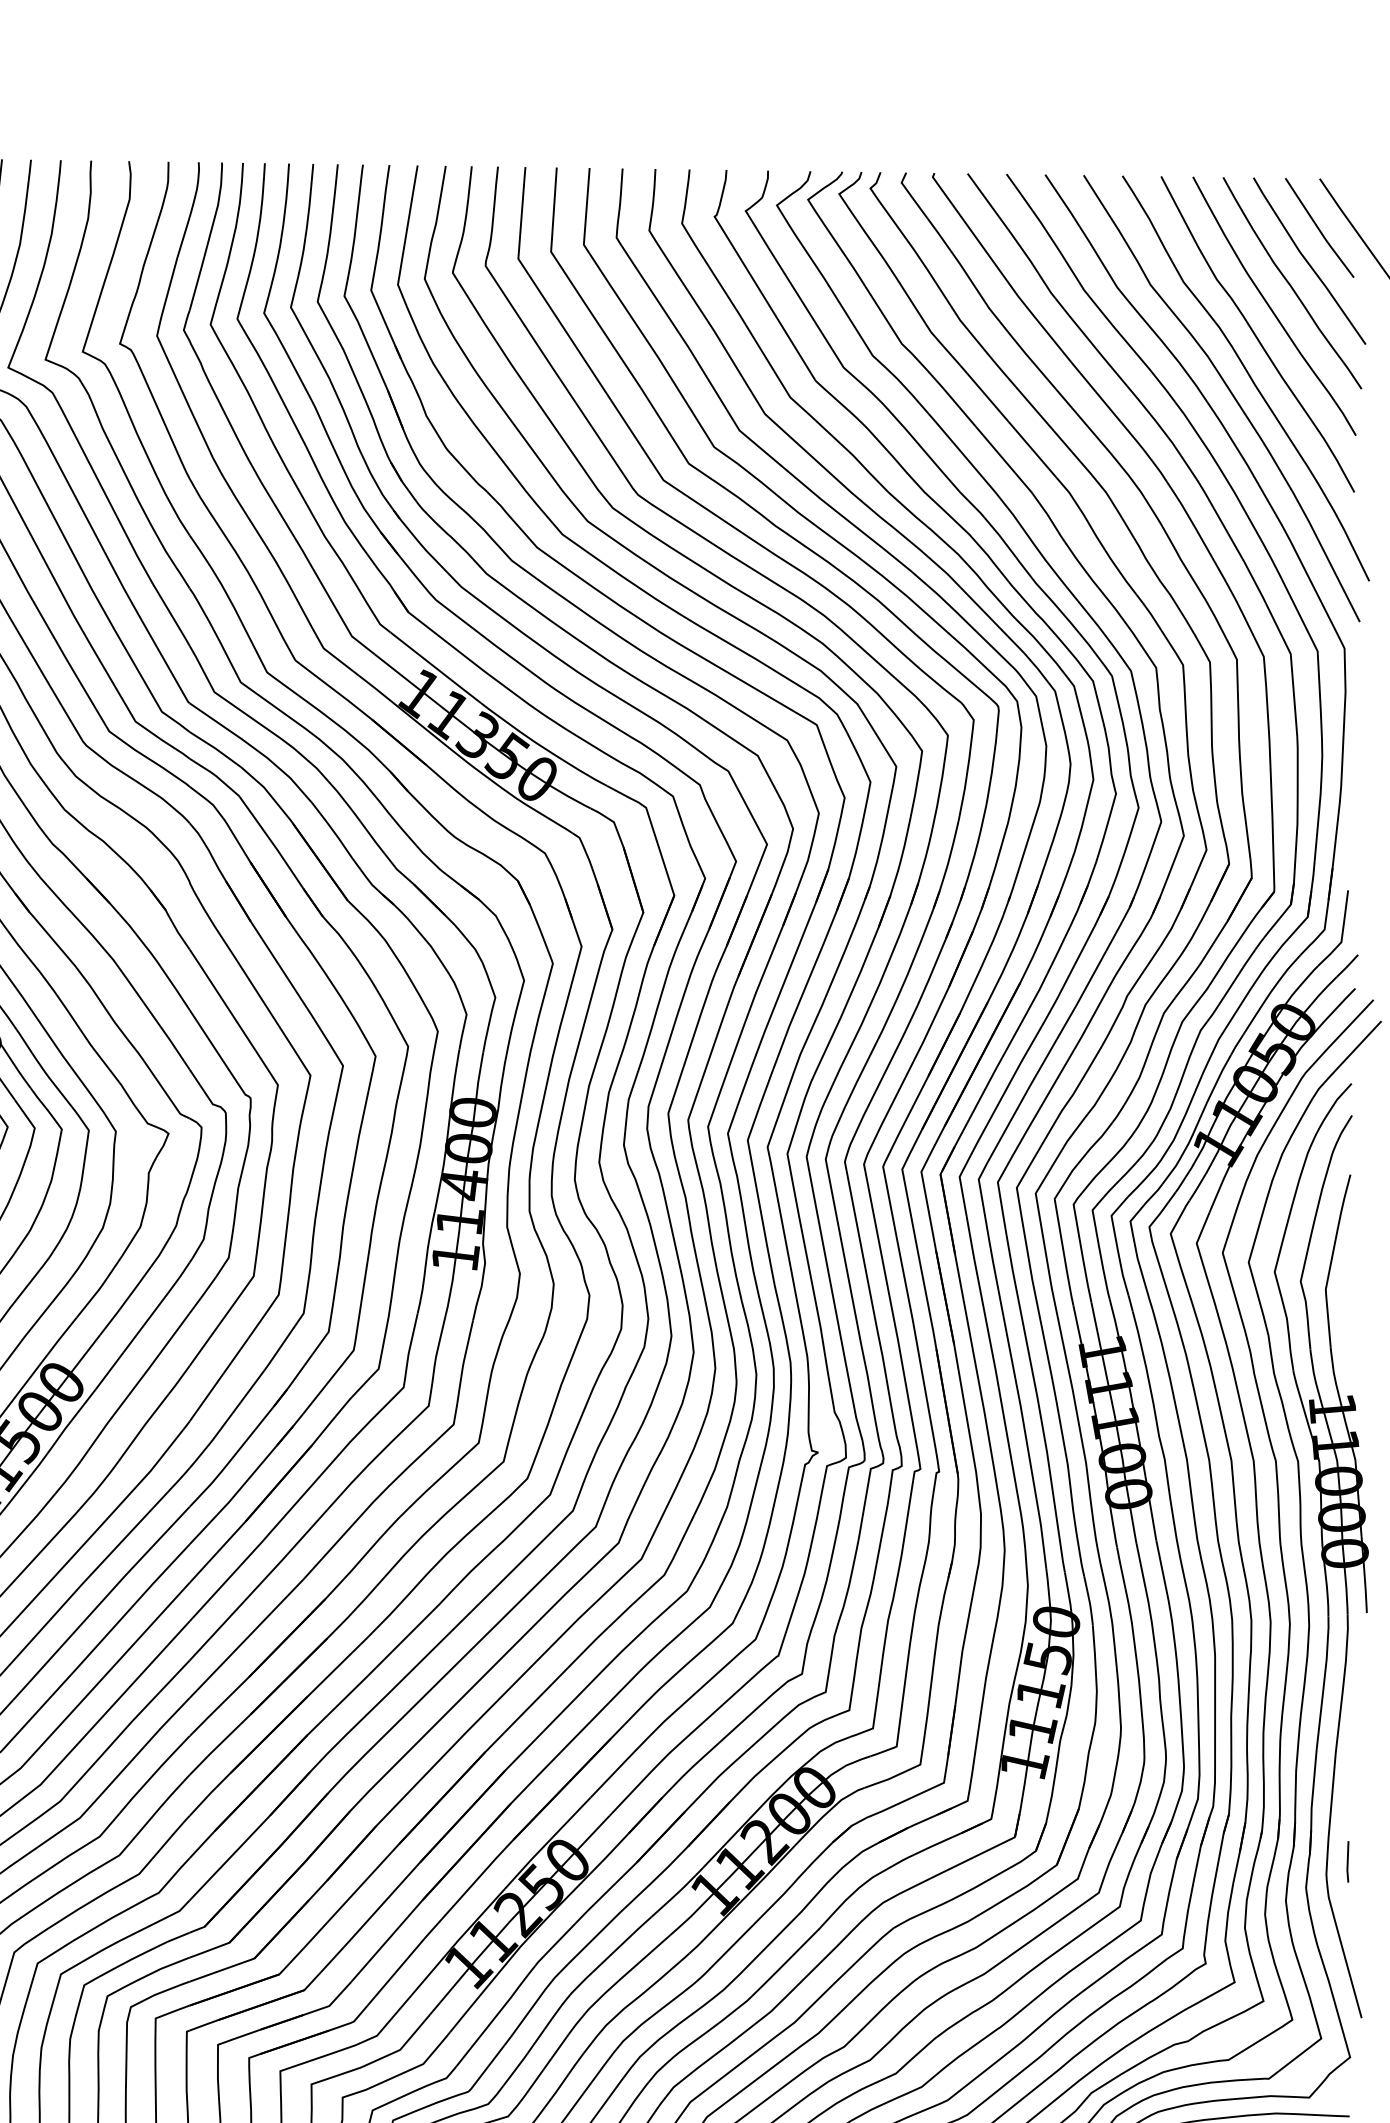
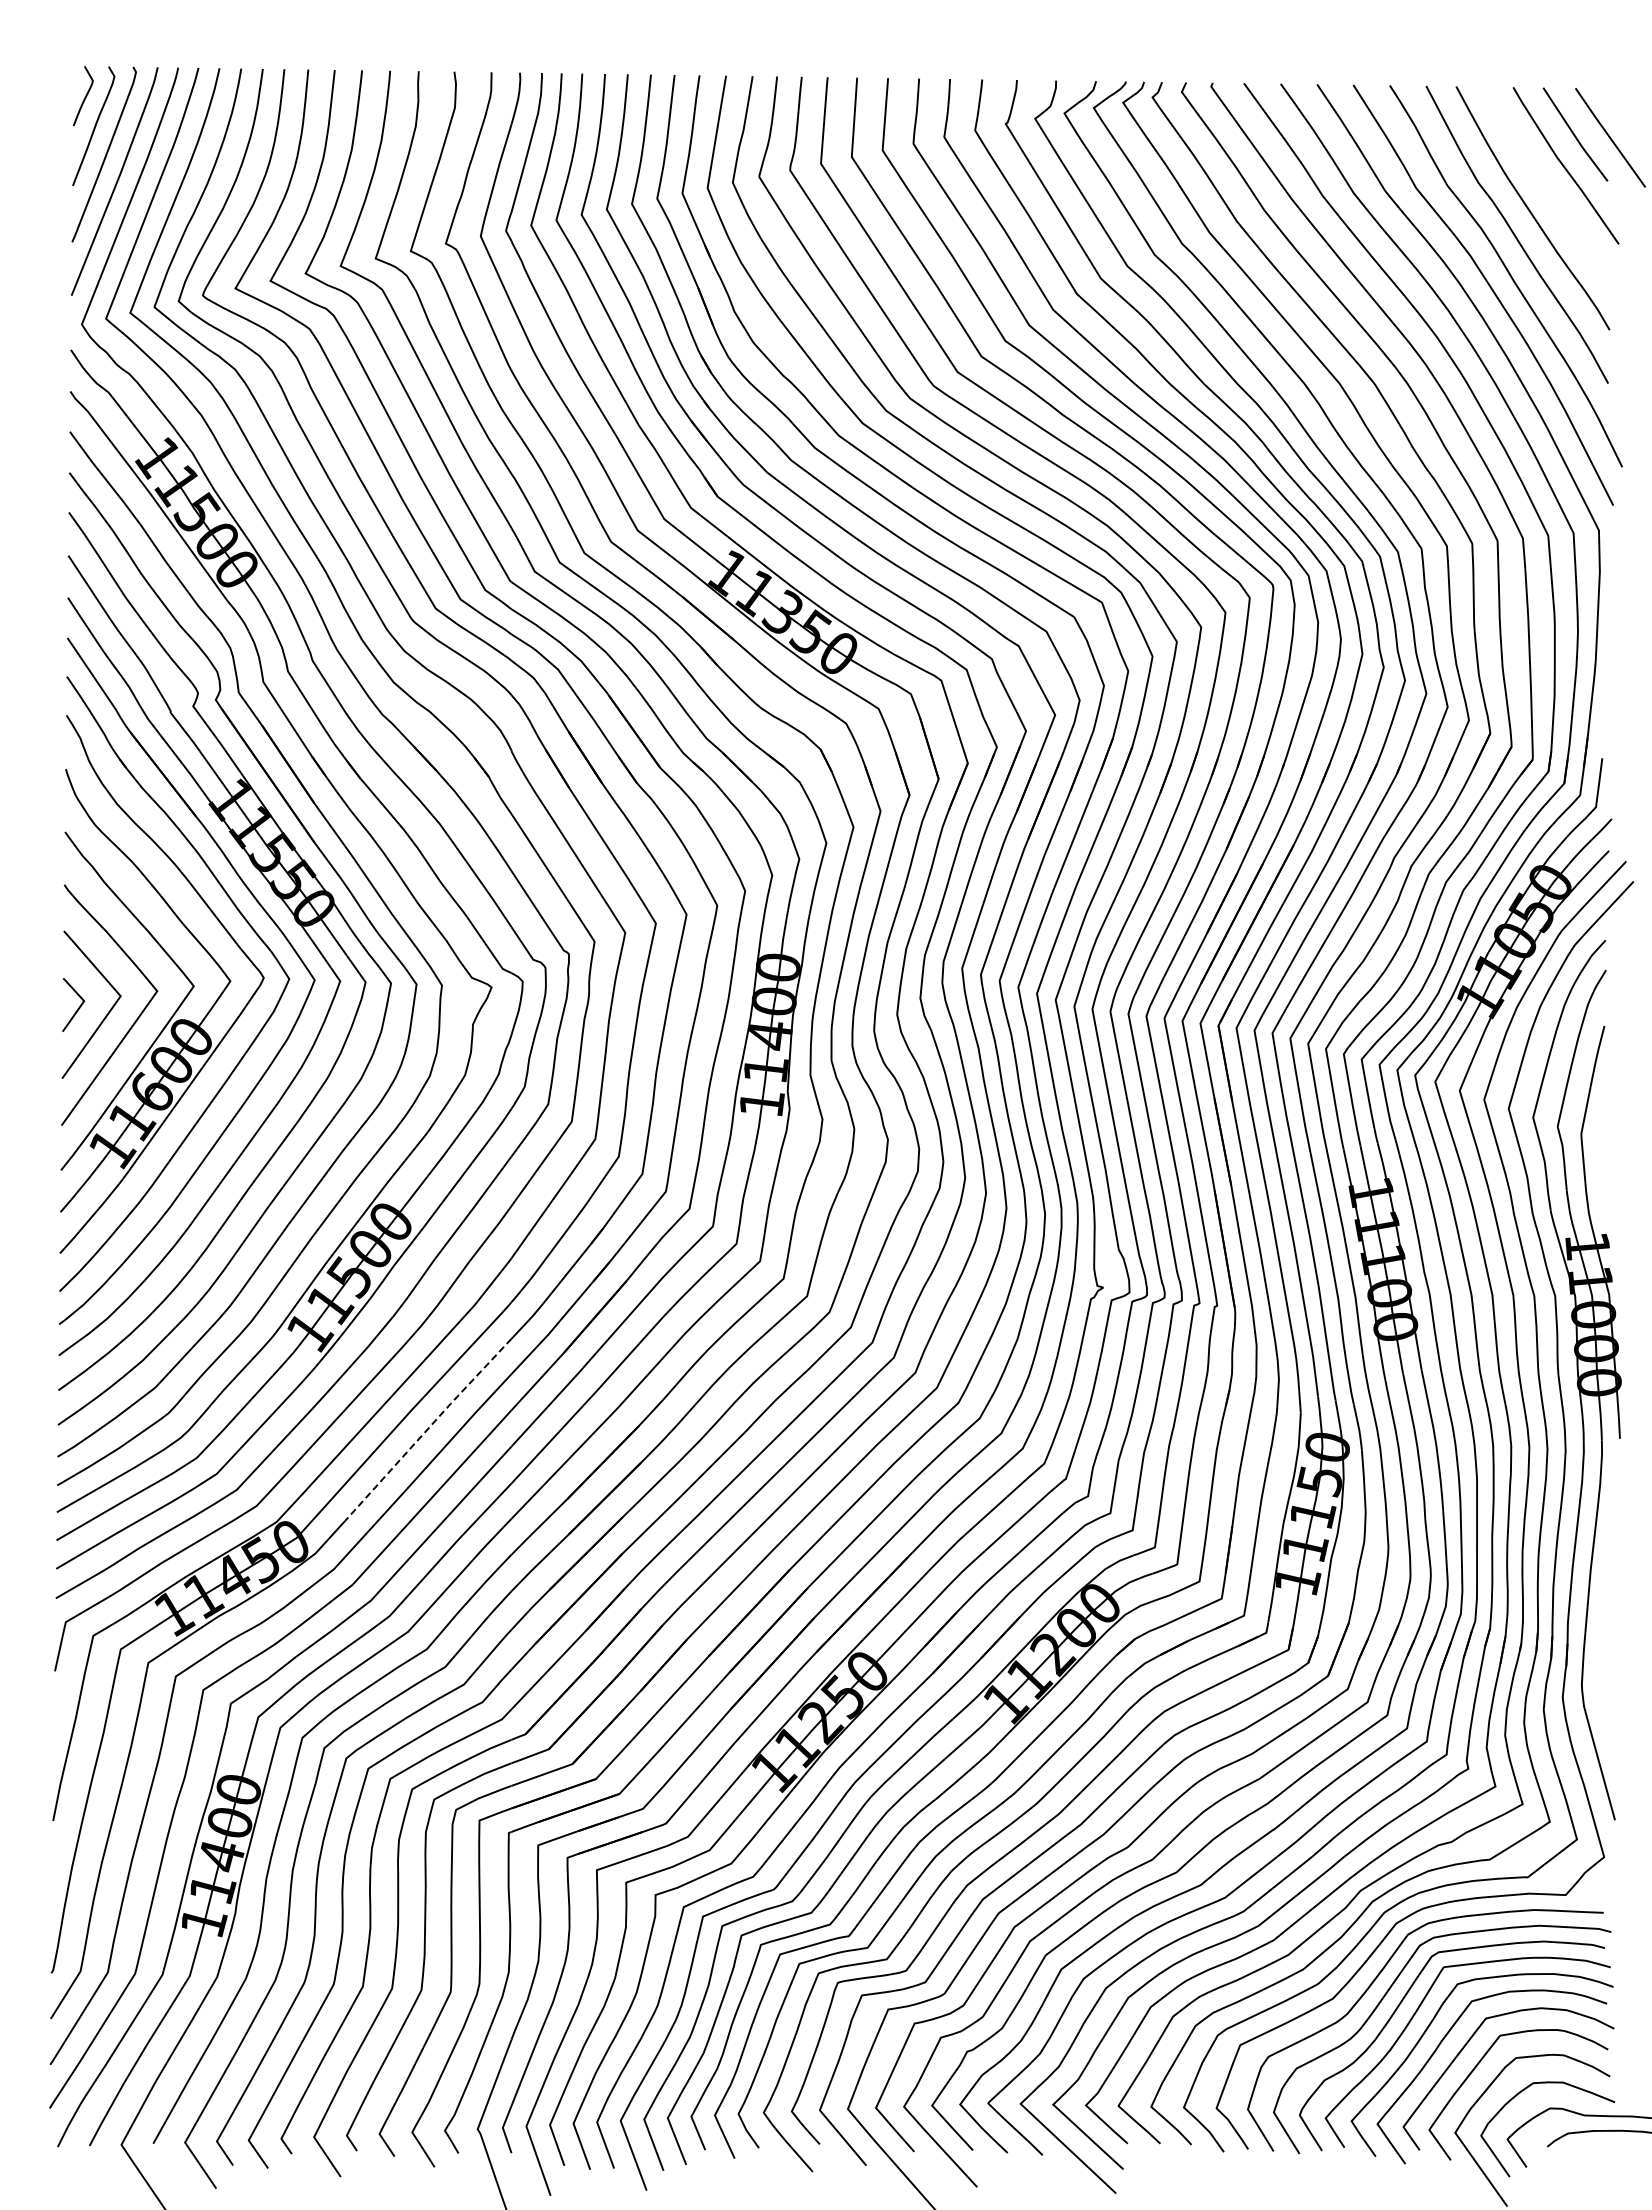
curve: (1290, 284) -> (1548, 187), removed
line: (100, 1603) -> (427, 1429), solid -> dashed
line: (1347, 1861) -> (1601, 1672), removed

